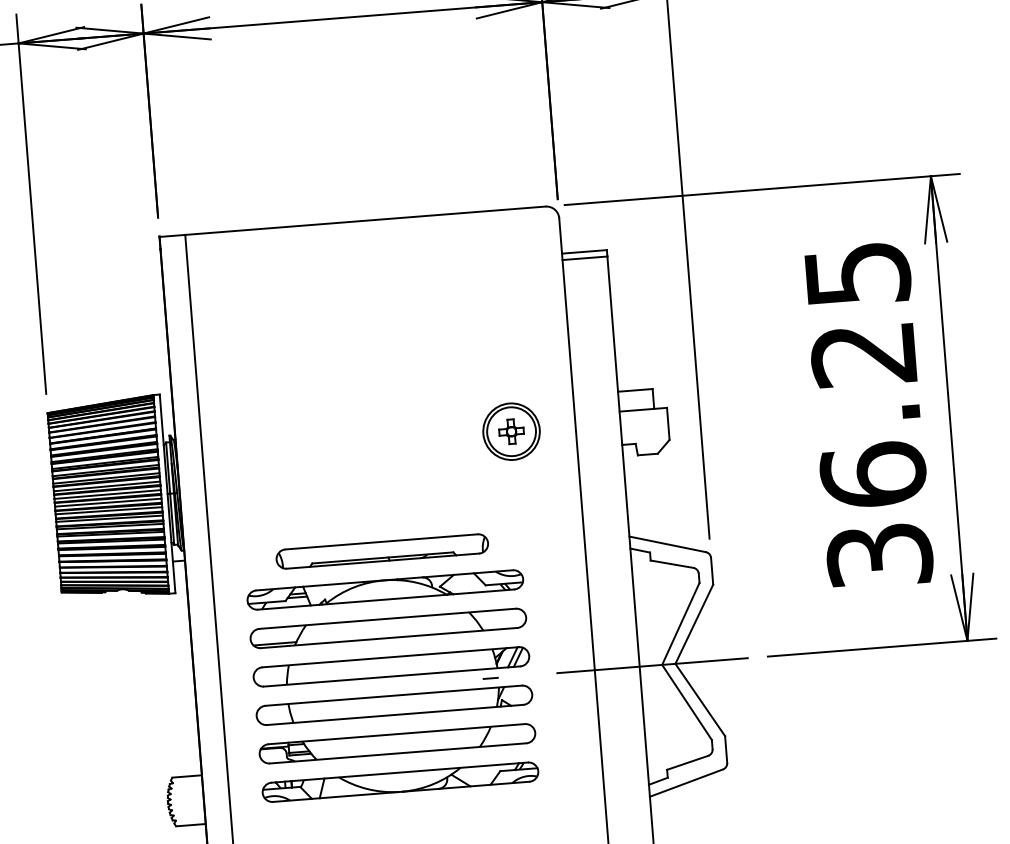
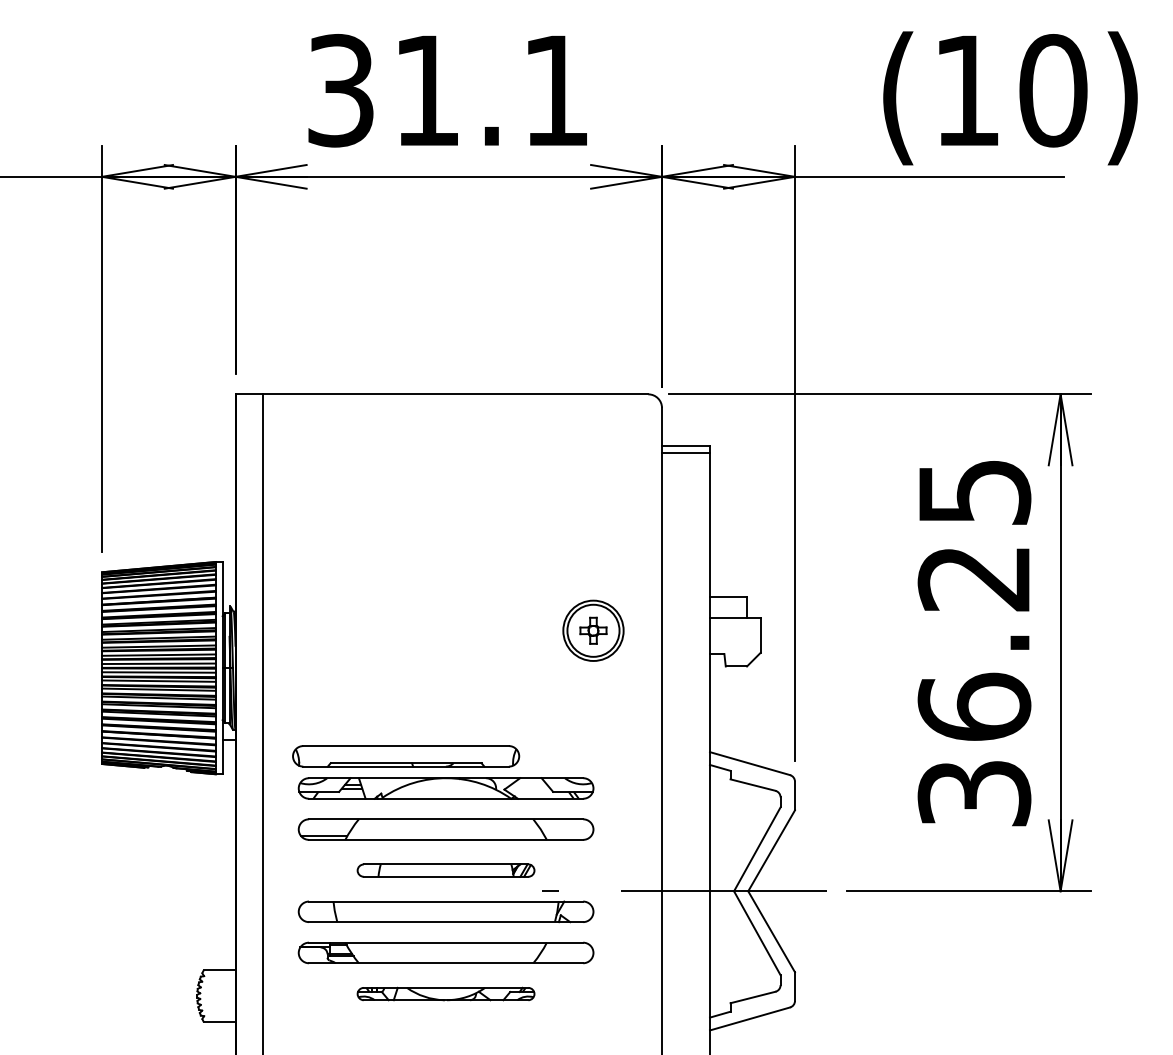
part: (382, 551) -> (406, 756), moved
part: (390, 666) -> (445, 870), size x0.6
part: (399, 781) -> (445, 993), size x0.6

